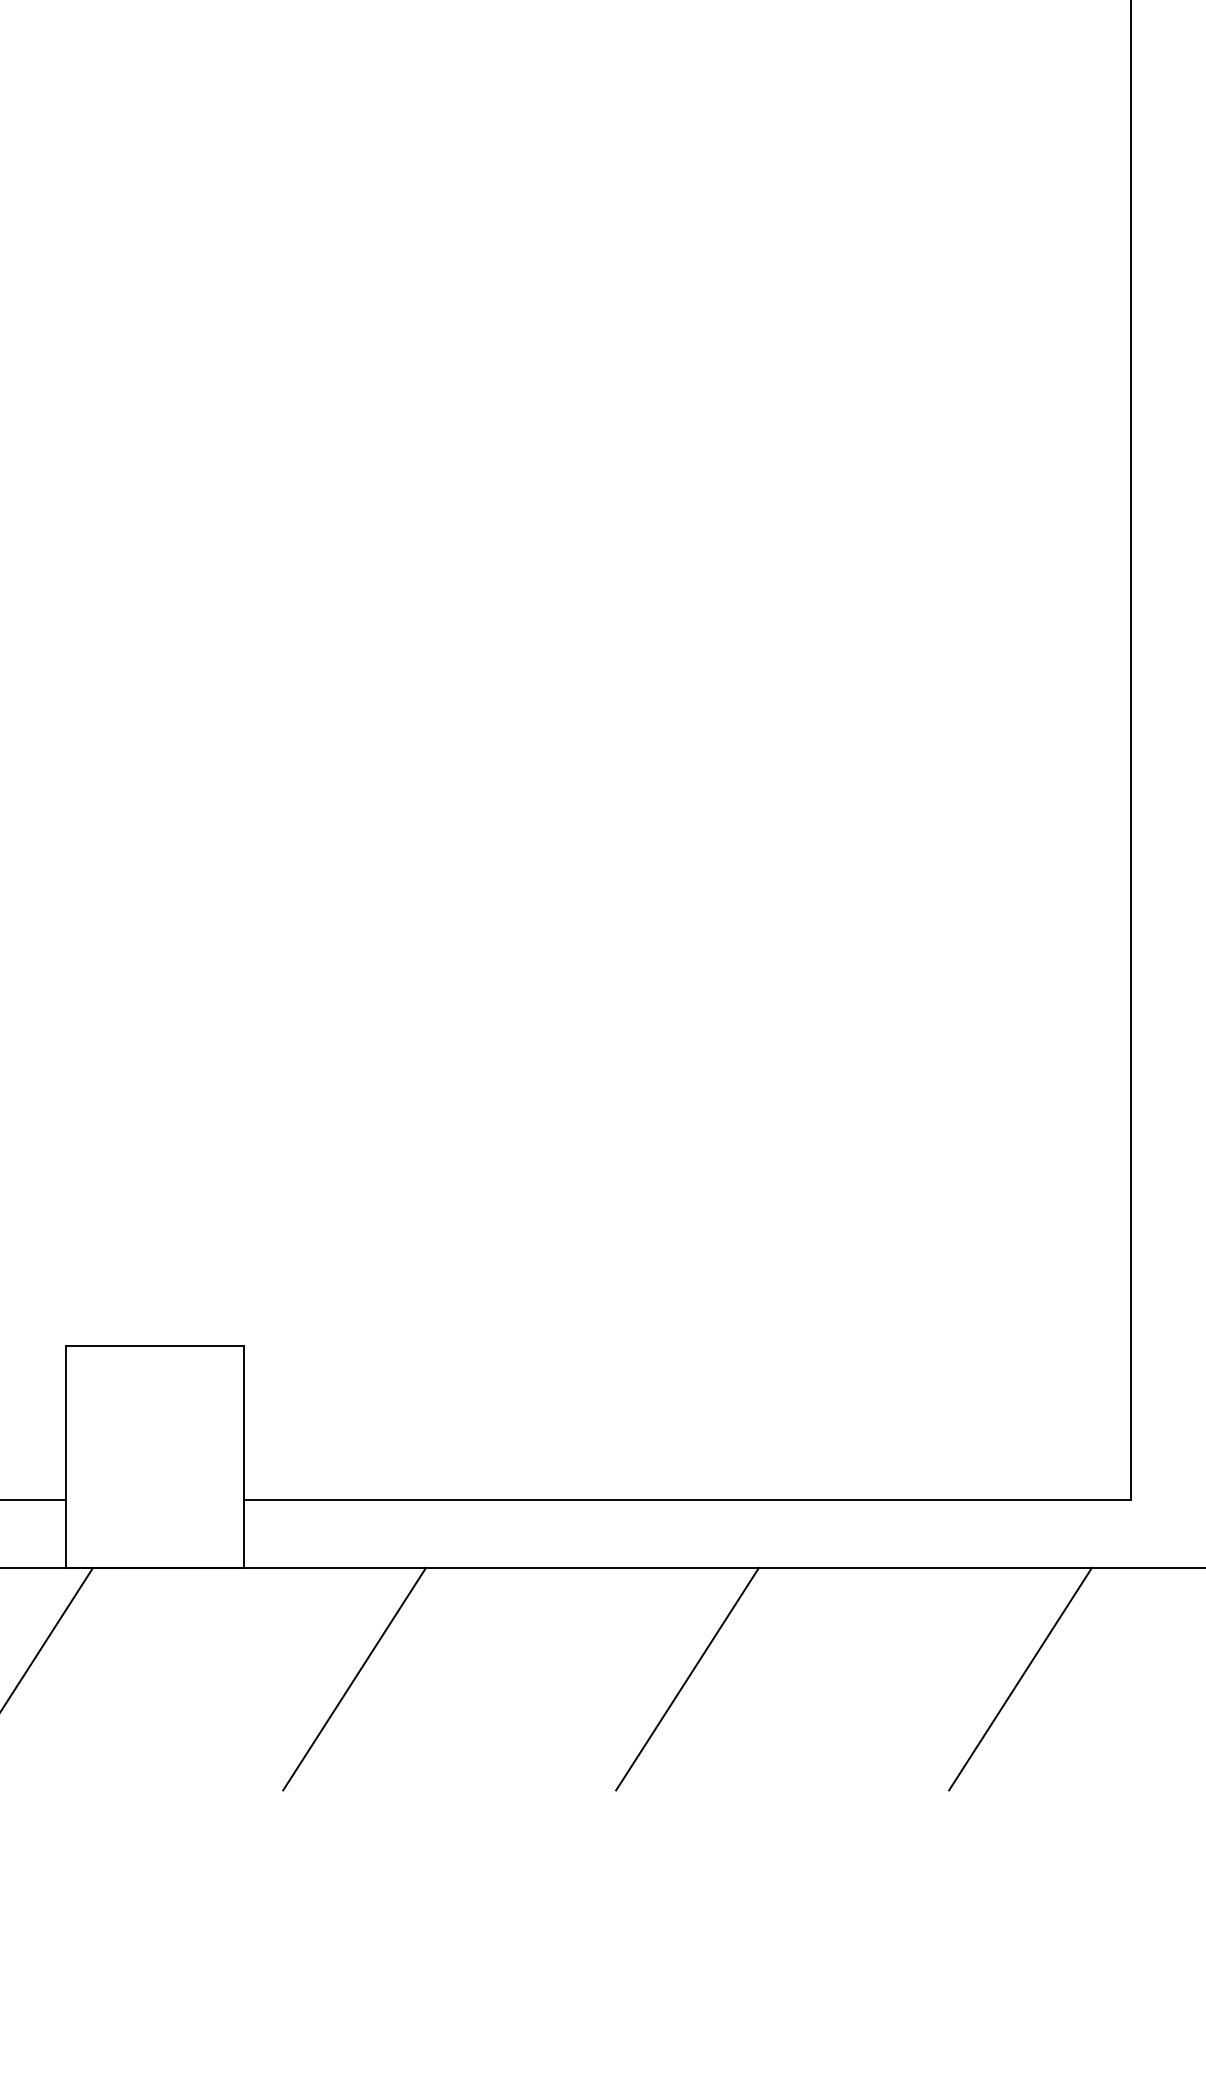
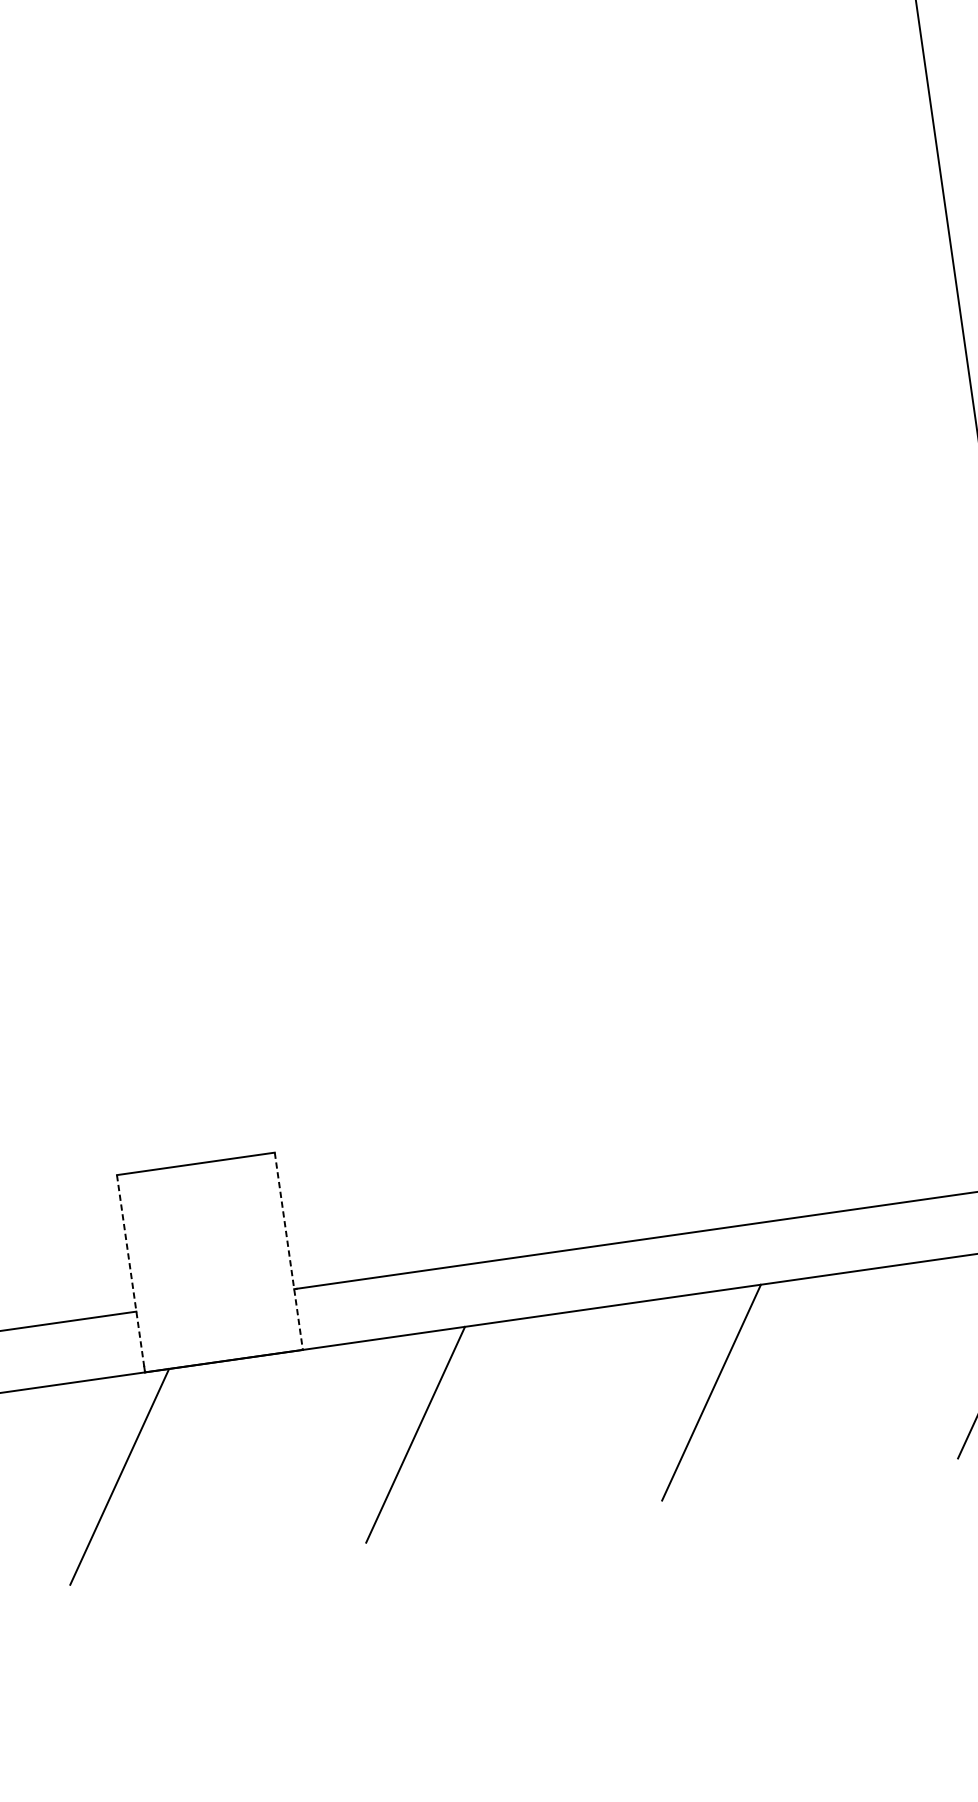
line: (65, 1456) -> (130, 1273), solid -> dashed
line: (243, 1456) -> (288, 1250), solid -> dashed

